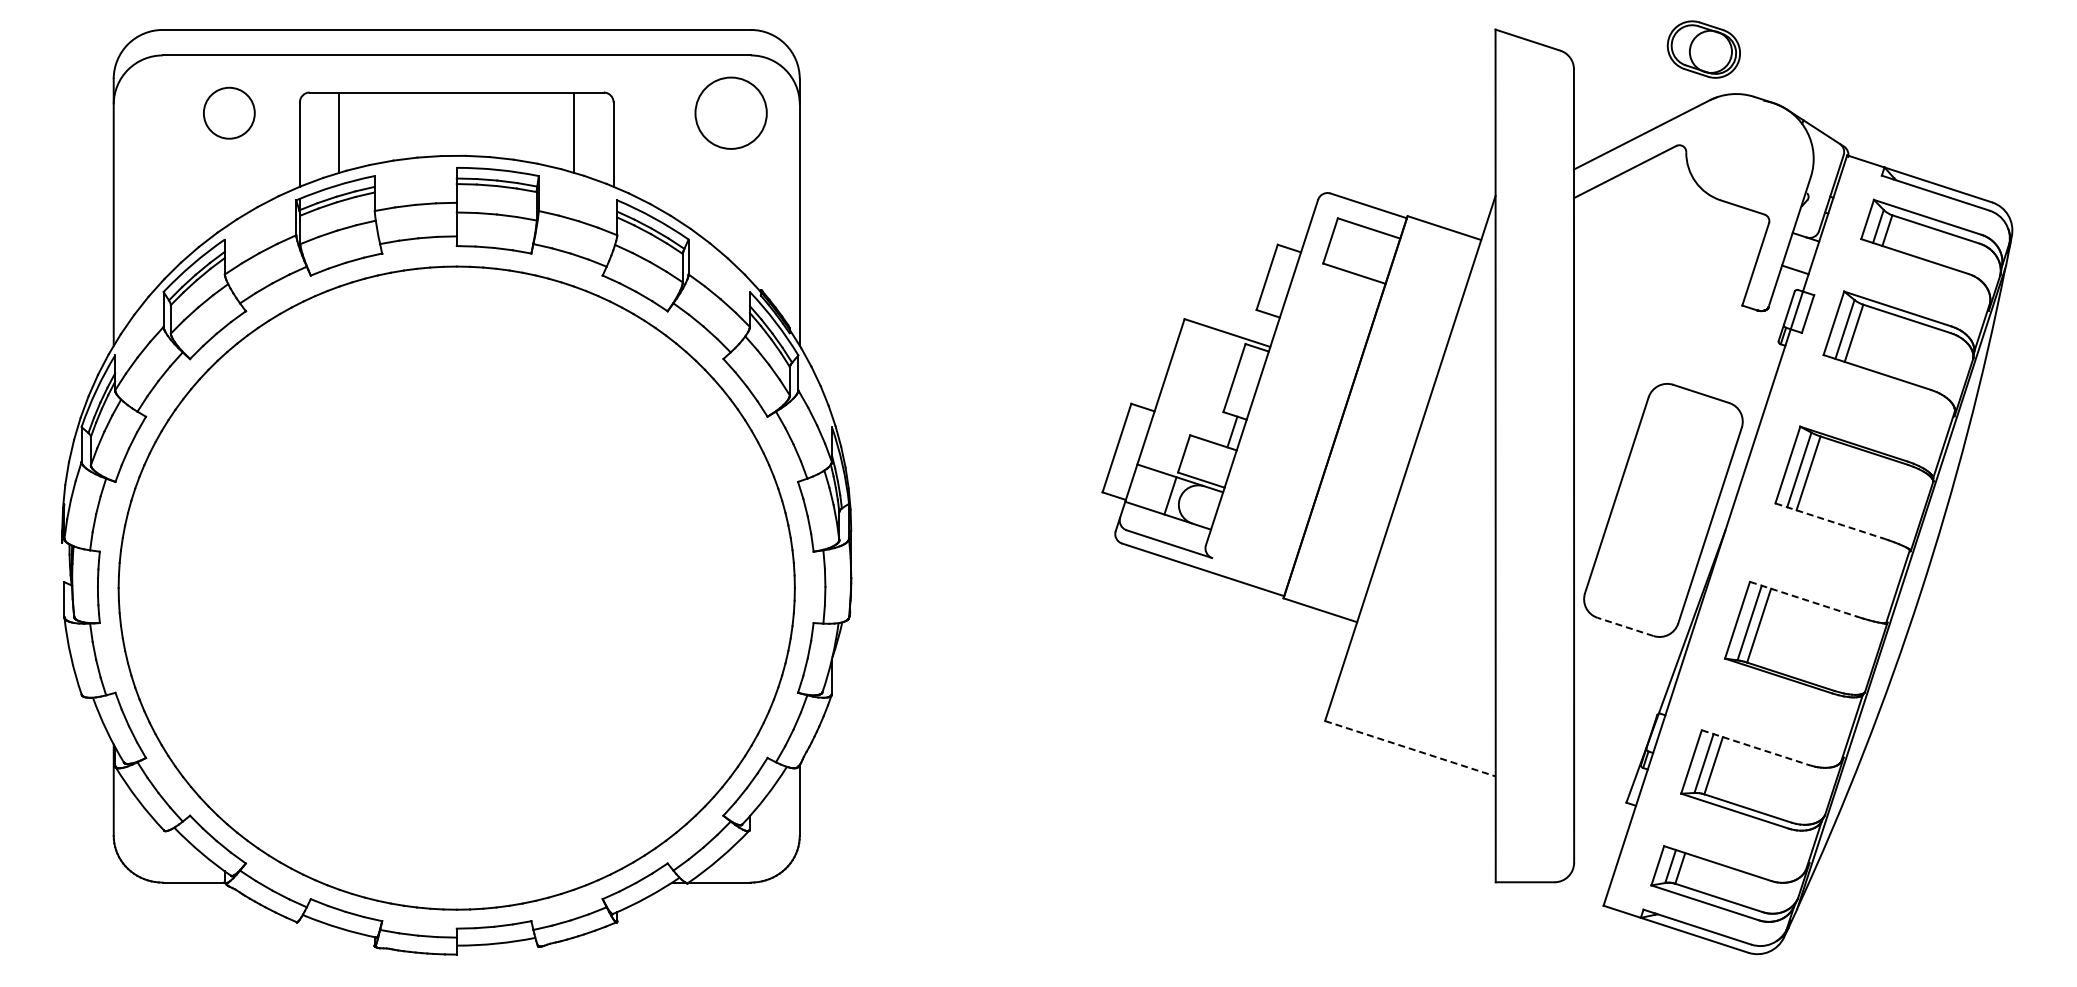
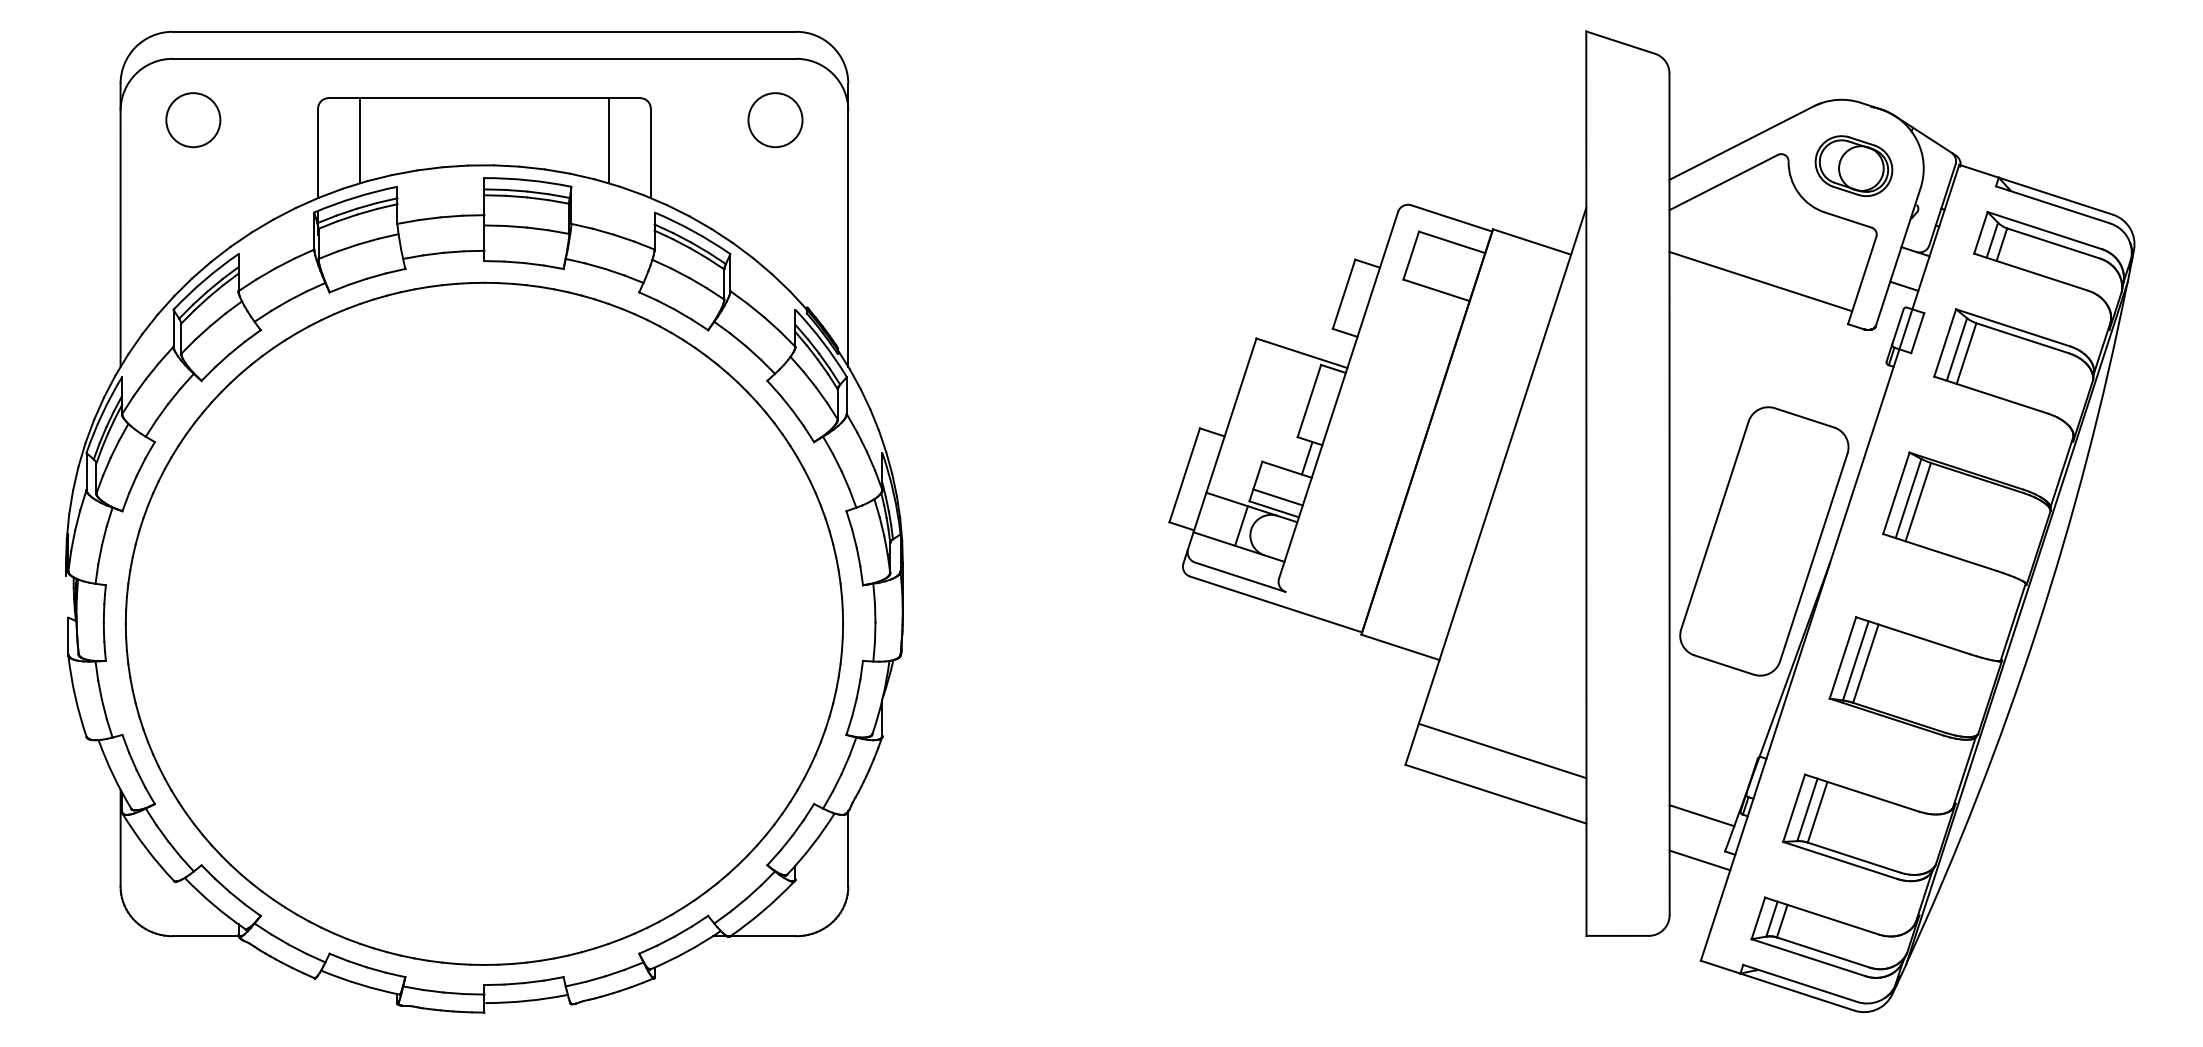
part: (1703, 49) -> (1853, 166), moved
circle: (229, 112) -> (193, 119), moved
circle: (730, 112) -> (774, 119), size x0.71
line: (1660, 265) -> (1761, 281), added
line: (1204, 468) -> (1277, 496), added
line: (1829, 520) -> (1940, 552), dashed -> solid
line: (1803, 599) -> (1912, 635), dashed -> solid
line: (1625, 626) -> (1724, 664), dashed -> solid
line: (1416, 707) -> (1502, 750), added
line: (1755, 747) -> (1862, 792), dashed -> solid
line: (1410, 748) -> (1496, 793), dashed -> solid
line: (1604, 768) -> (1701, 815), added
line: (1602, 810) -> (1699, 859), added

